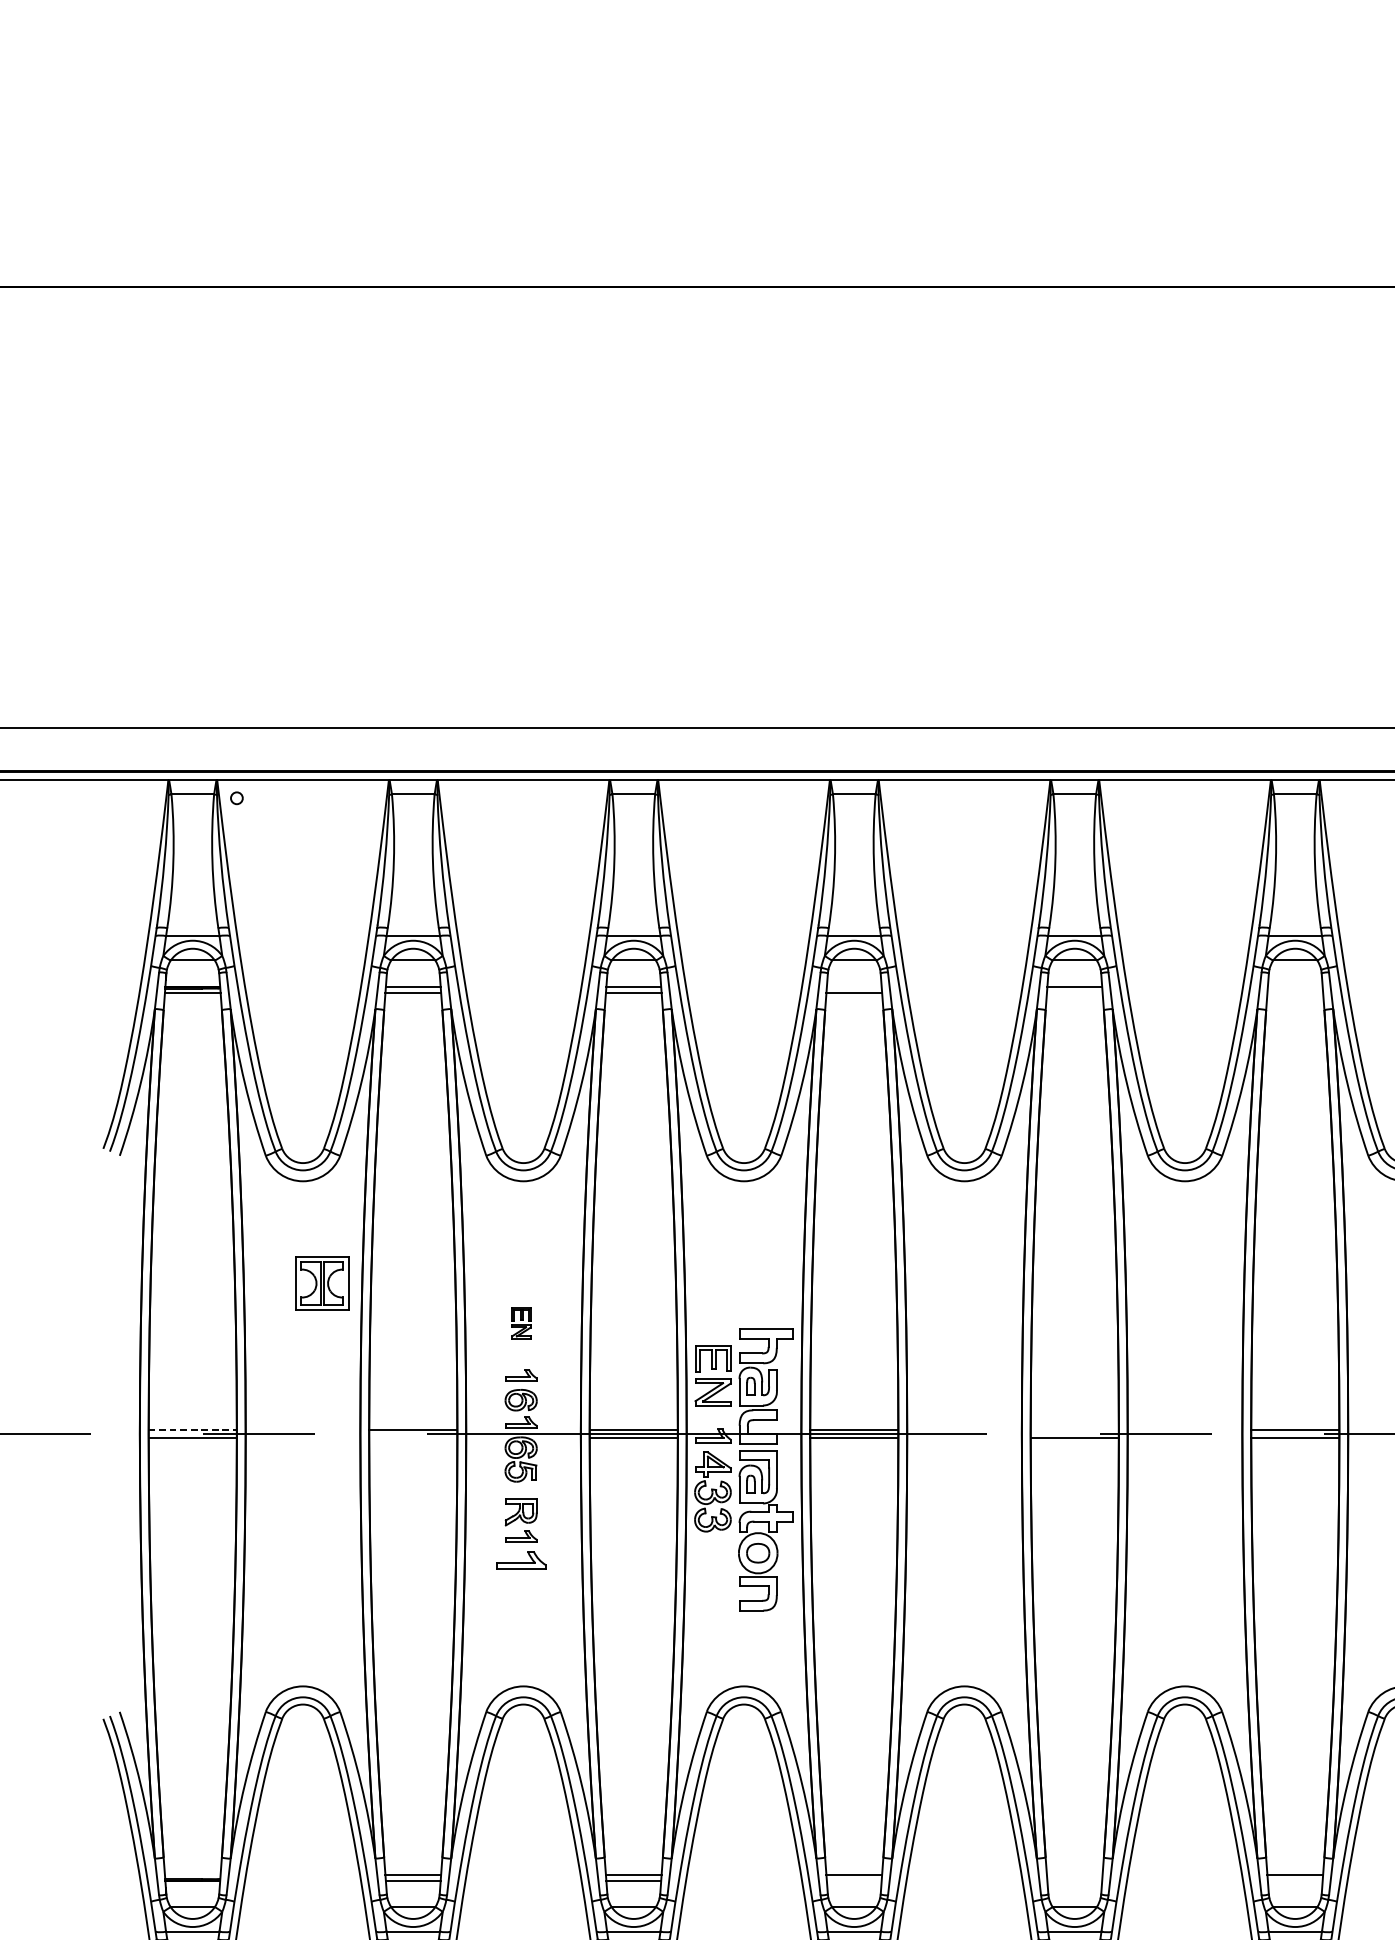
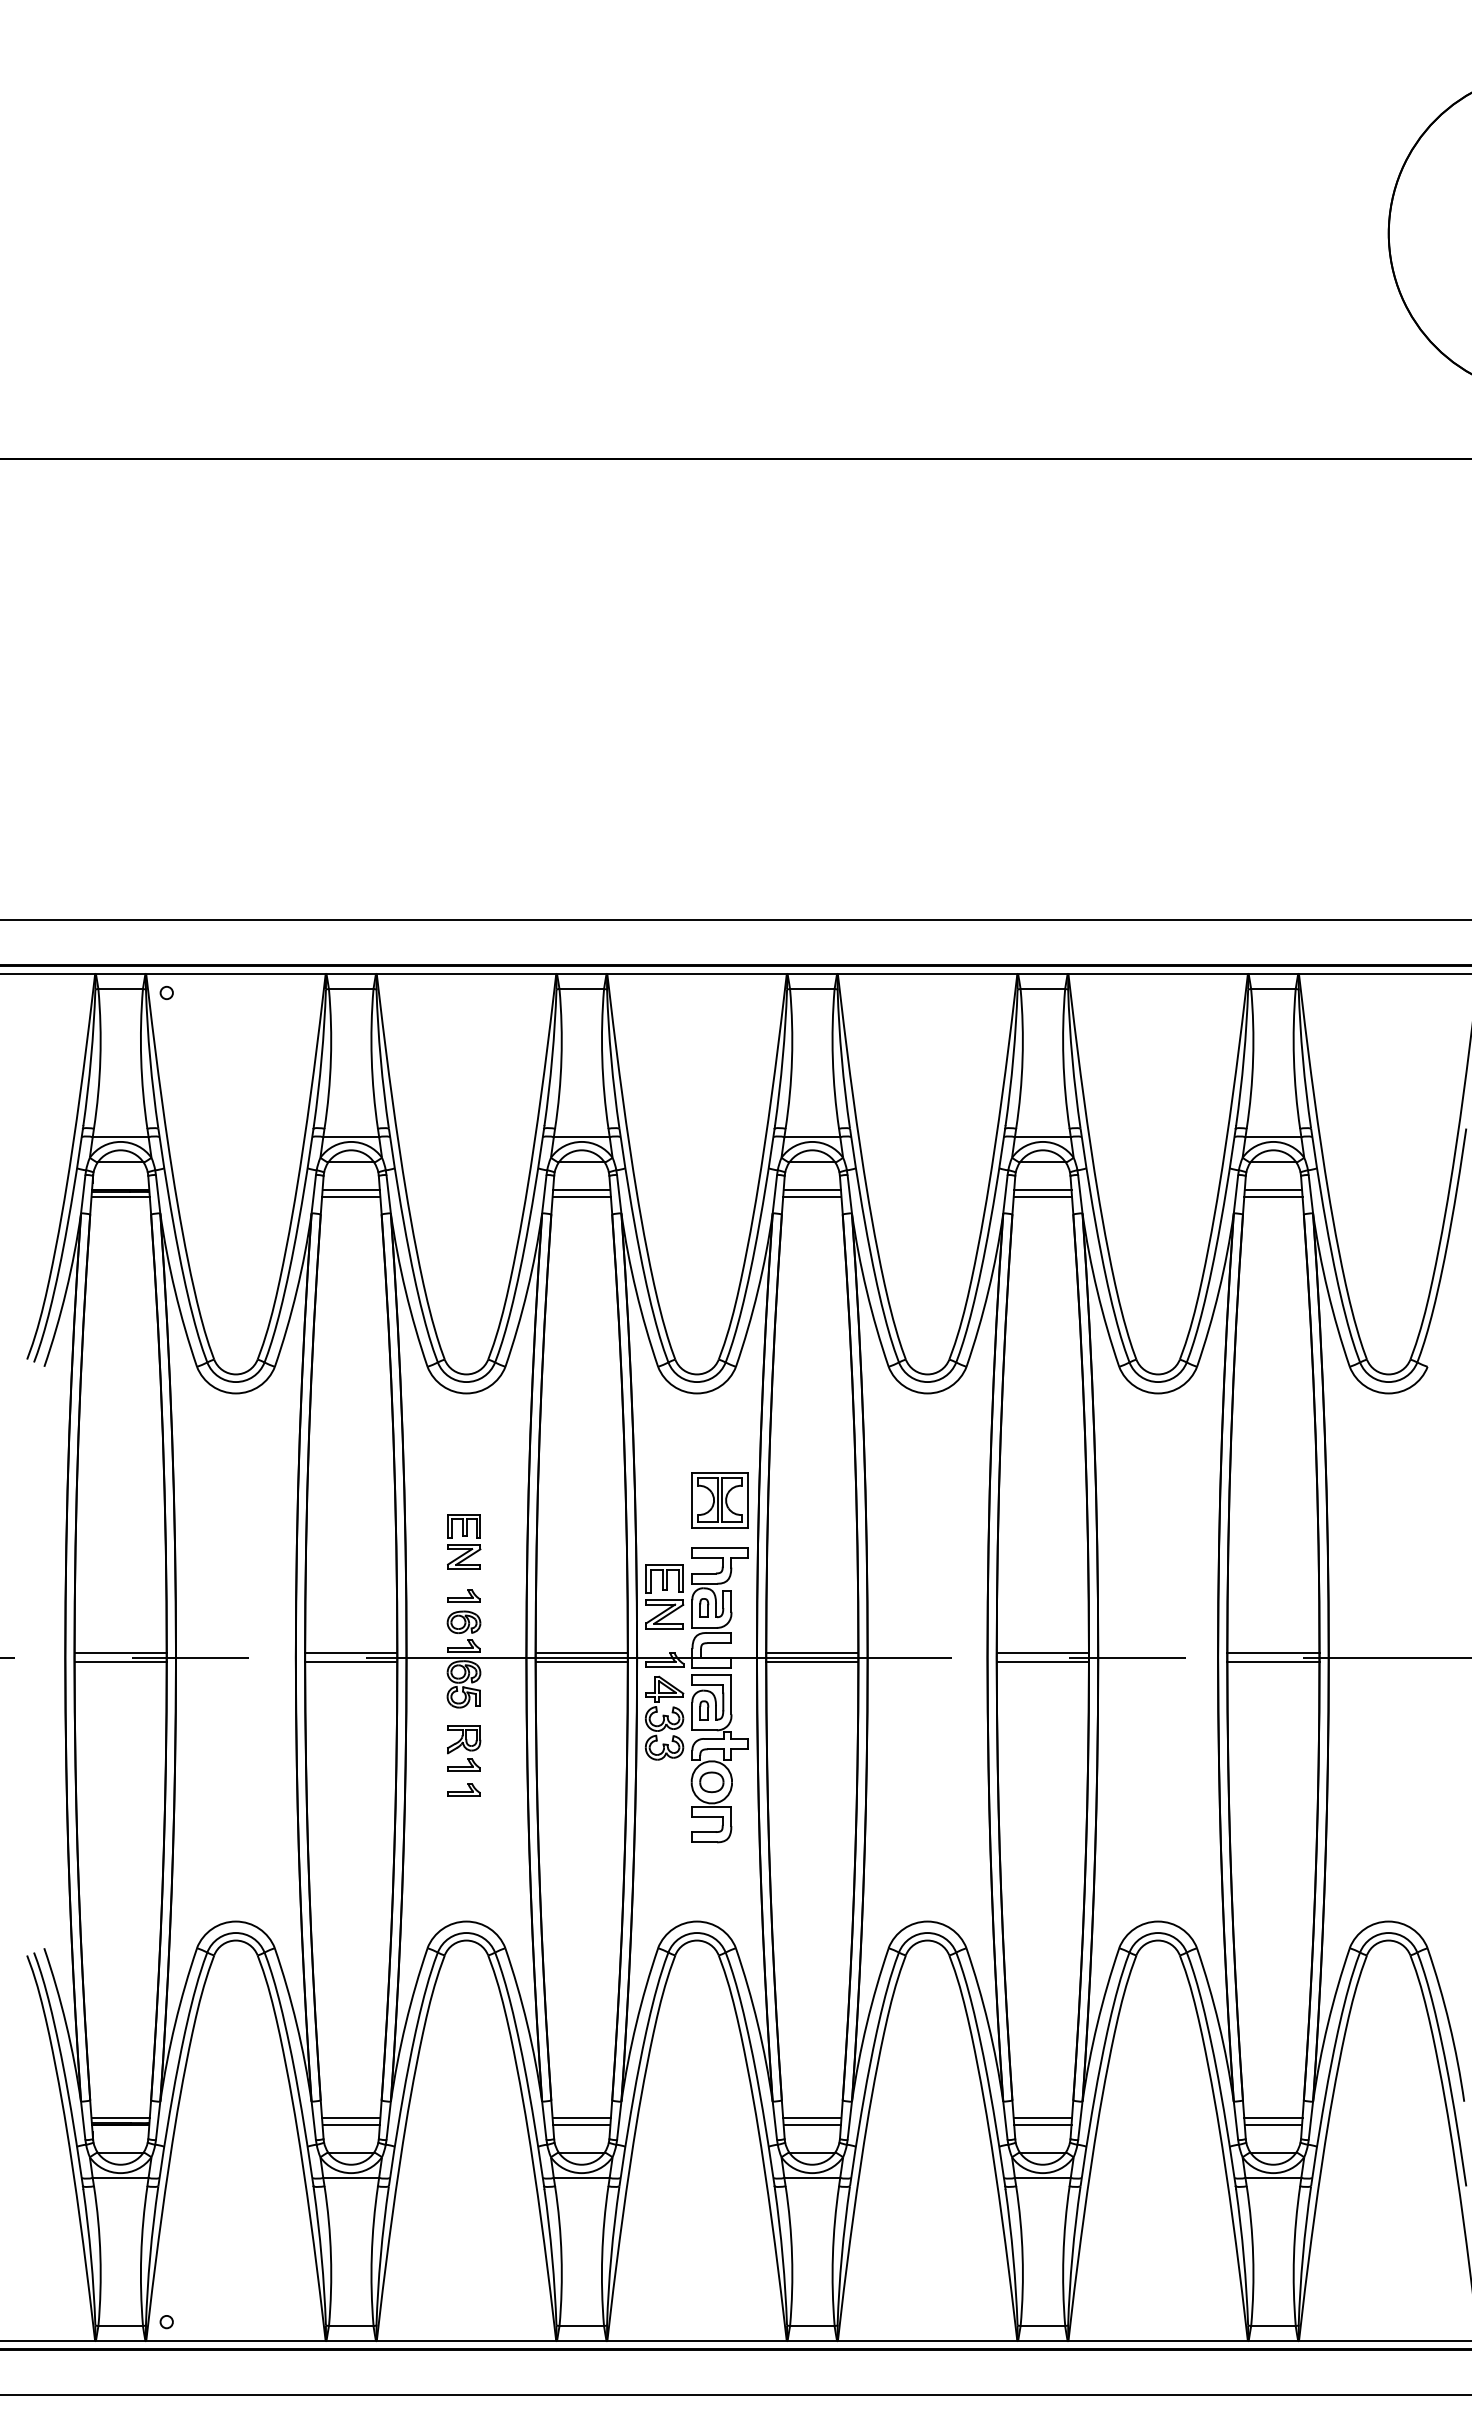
line: (853, 987) -> (811, 1190), added
line: (1295, 987) -> (1273, 1190), added
line: (1074, 992) -> (1042, 1196), added
line: (1295, 992) -> (1273, 1196), added
part: (321, 1283) -> (719, 1500), moved
part: (521, 1322) -> (464, 1541), size x1.67
line: (193, 1430) -> (121, 1653), dashed -> solid
line: (1074, 1430) -> (1042, 1653), added
line: (413, 1437) -> (351, 1661), added
part: (520, 1560) -> (463, 1789), size x0.62
line: (192, 1874) -> (120, 2118), added
line: (1074, 1874) -> (1042, 2118), added
line: (853, 1880) -> (811, 2124), added
line: (1074, 1880) -> (1042, 2124), added
line: (1295, 1880) -> (1273, 2124), added

